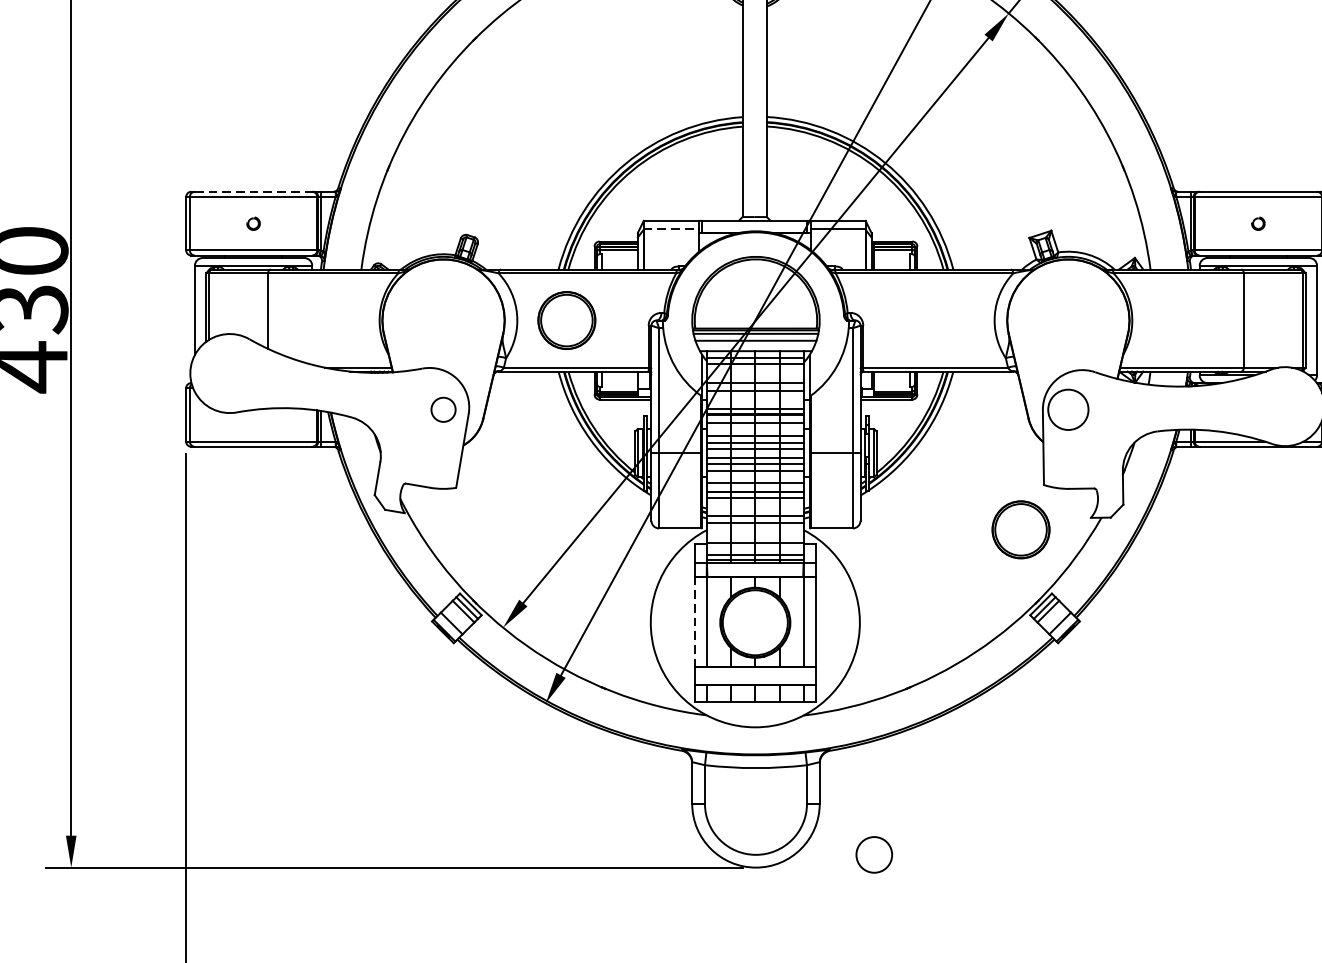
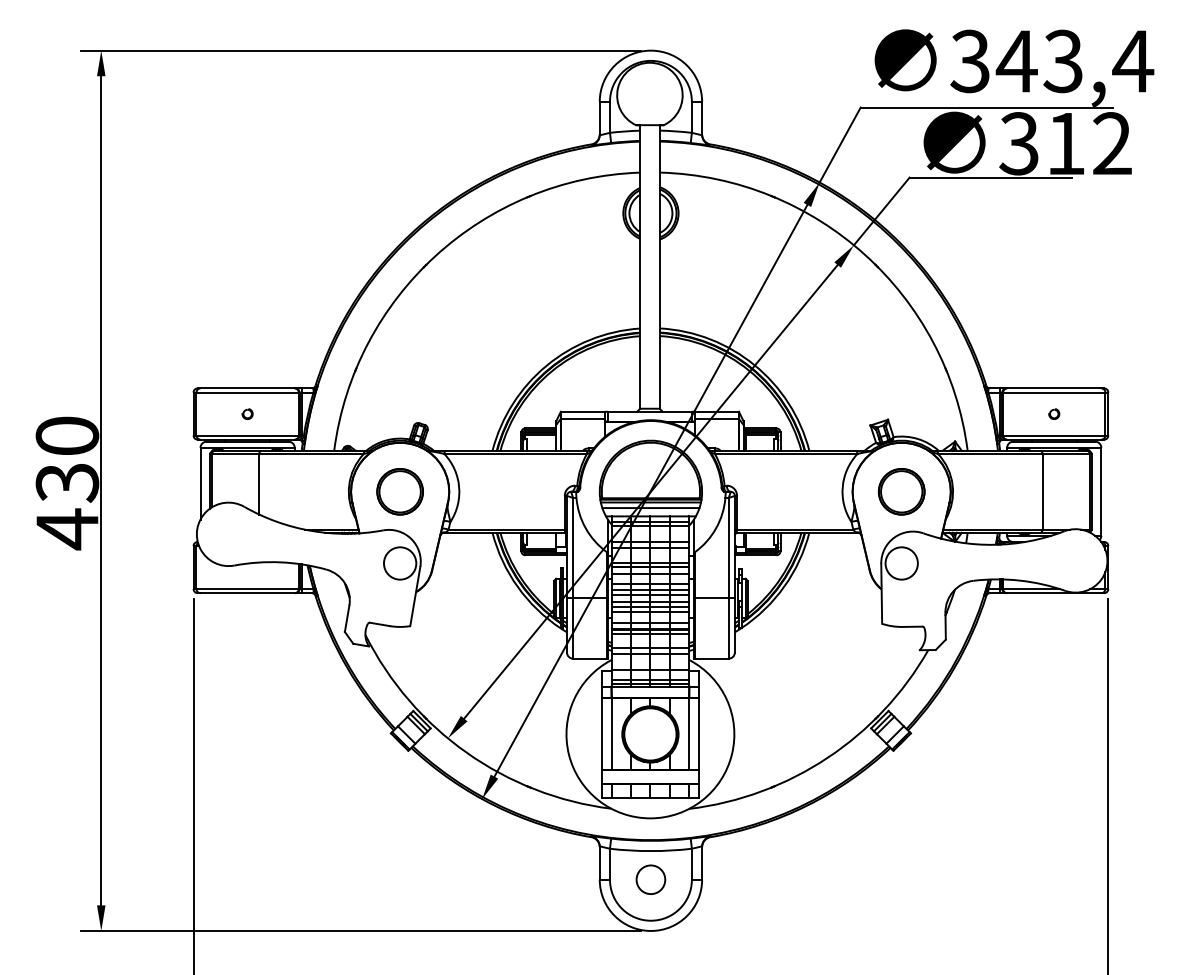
line: (254, 191) -> (248, 388), dashed -> solid
line: (671, 229) -> (583, 418), dashed -> solid
part: (566, 320) -> (399, 491), moved
circle: (442, 409) -> (399, 563), size x1.67
part: (1020, 529) -> (901, 491), moved
line: (694, 621) -> (601, 733), dashed -> solid
circle: (873, 854) -> (650, 879), moved

